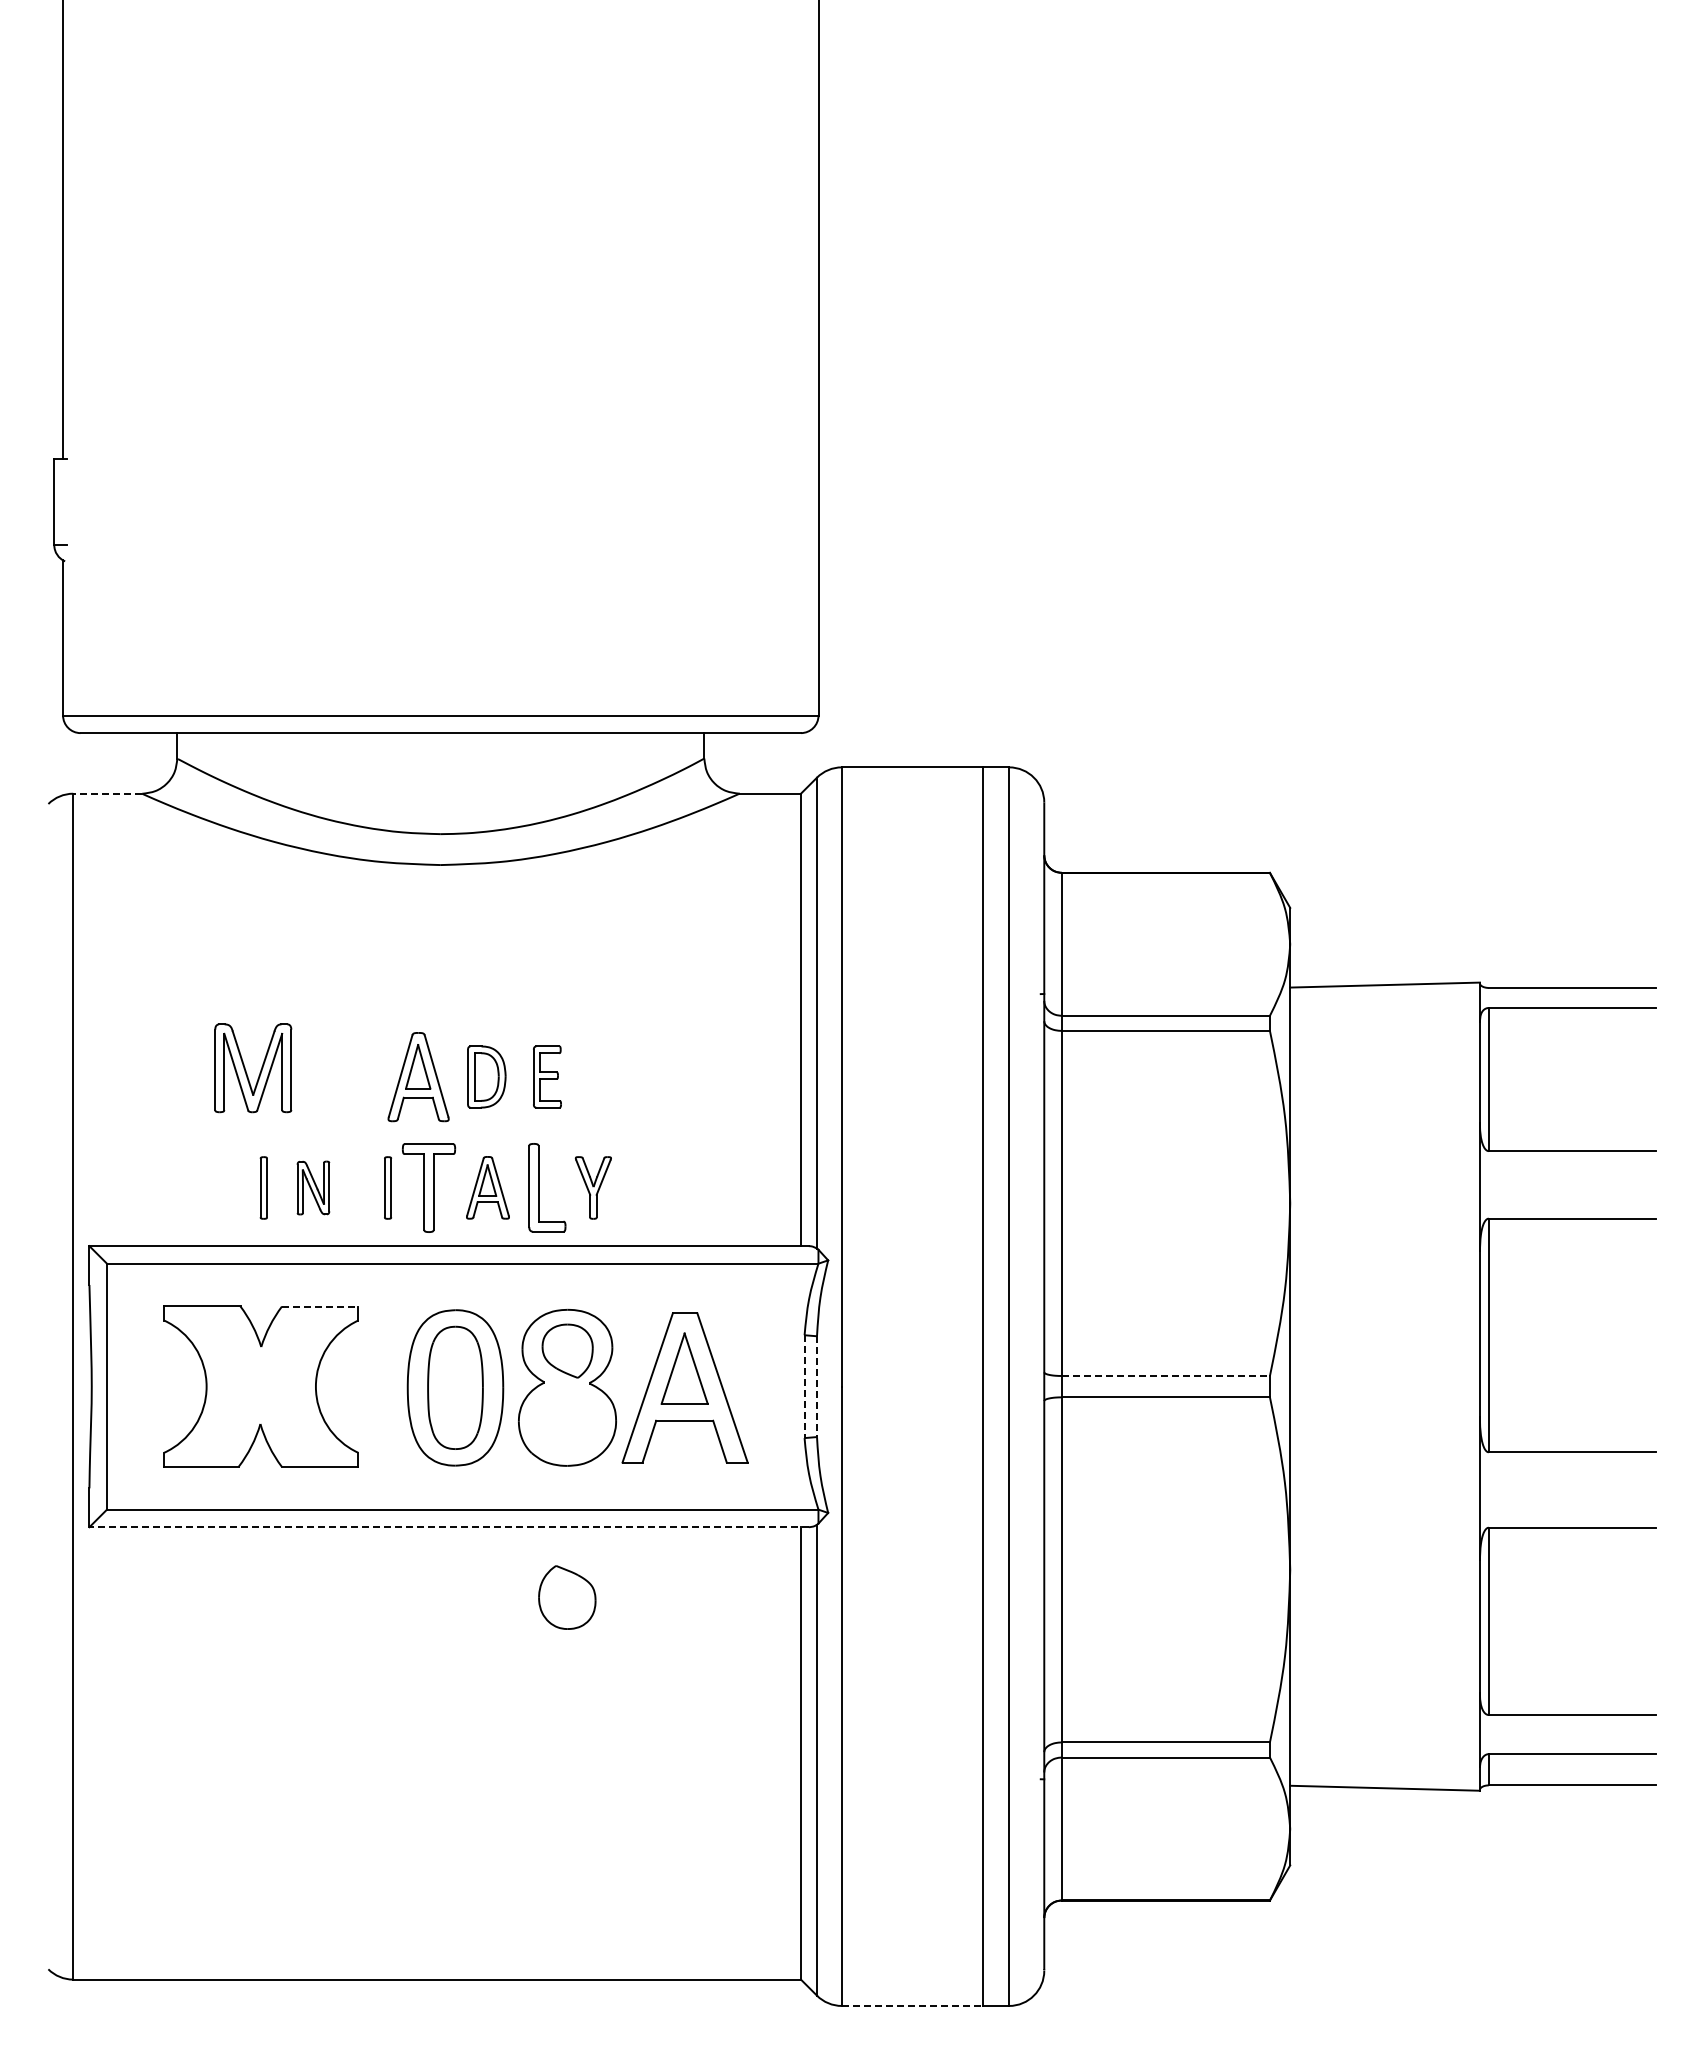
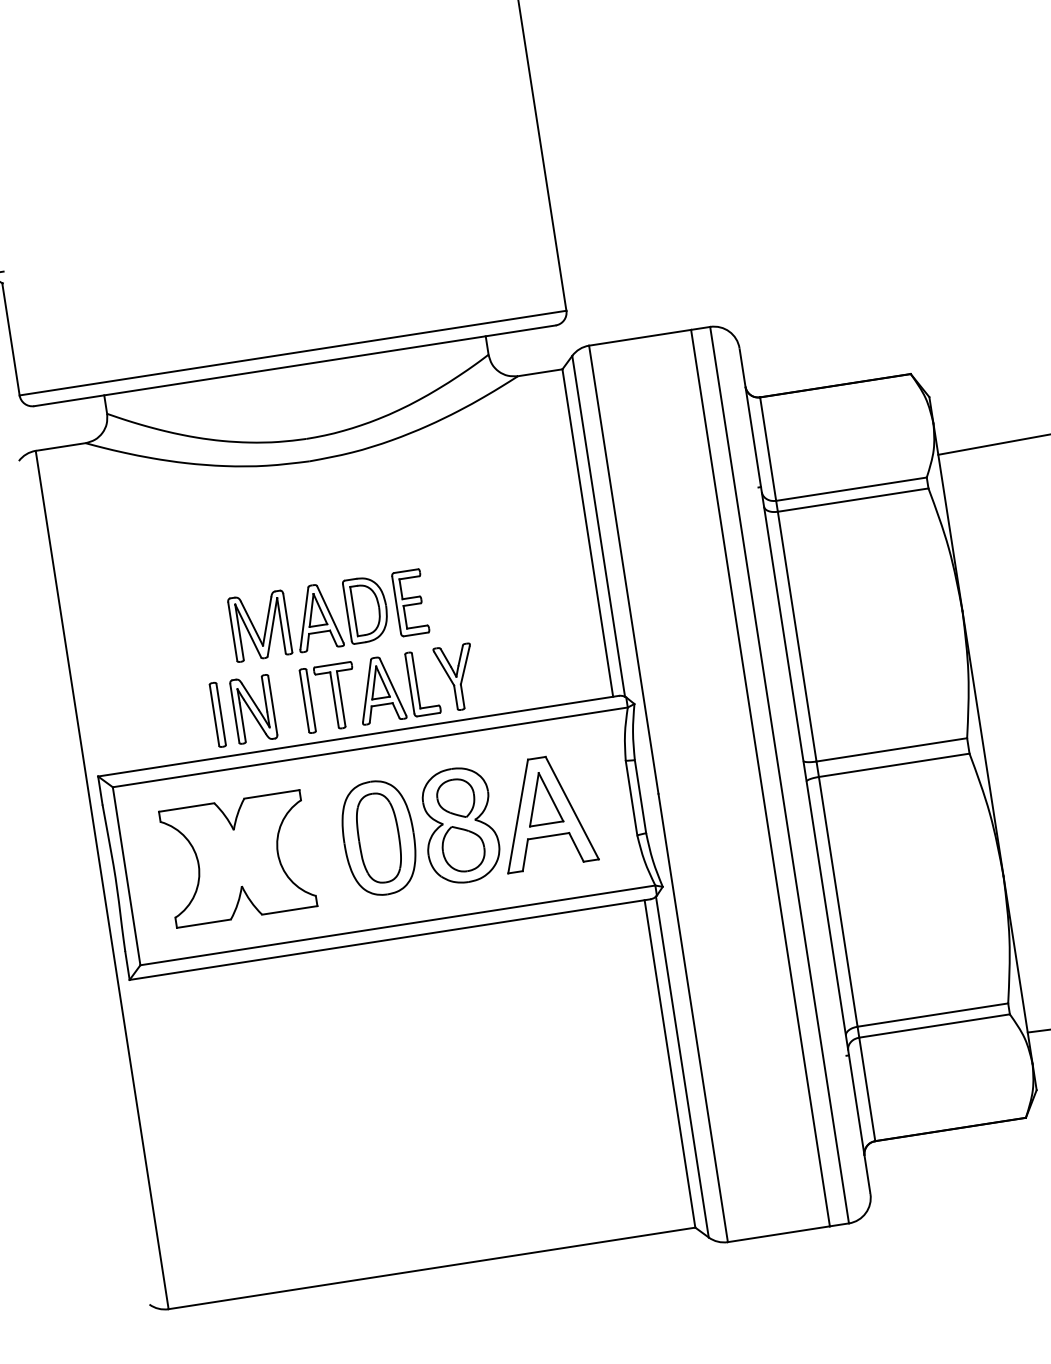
line: (107, 793) -> (60, 446), dashed -> solid
part: (260, 1069) -> (265, 626), moved
part: (486, 1076) -> (366, 609), size x1.43
part: (547, 1076) -> (410, 602), size x1.43
part: (263, 1187) -> (217, 714), size x1.43
part: (313, 1187) -> (253, 708), size x1.67
part: (387, 1187) -> (307, 700), size x1.43
part: (487, 1187) -> (379, 689), size x1.43
part: (593, 1187) -> (456, 677), size x1.43
line: (320, 1306) -> (272, 794), dashed -> solid
line: (1166, 1376) -> (892, 750), dashed -> solid
line: (804, 1387) -> (631, 798), dashed -> solid
line: (817, 1387) -> (640, 797), dashed -> solid
line: (449, 1527) -> (390, 939), dashed -> solid
part: (567, 1597) -> (463, 848), moved
line: (912, 2005) -> (778, 1233), dashed -> solid

